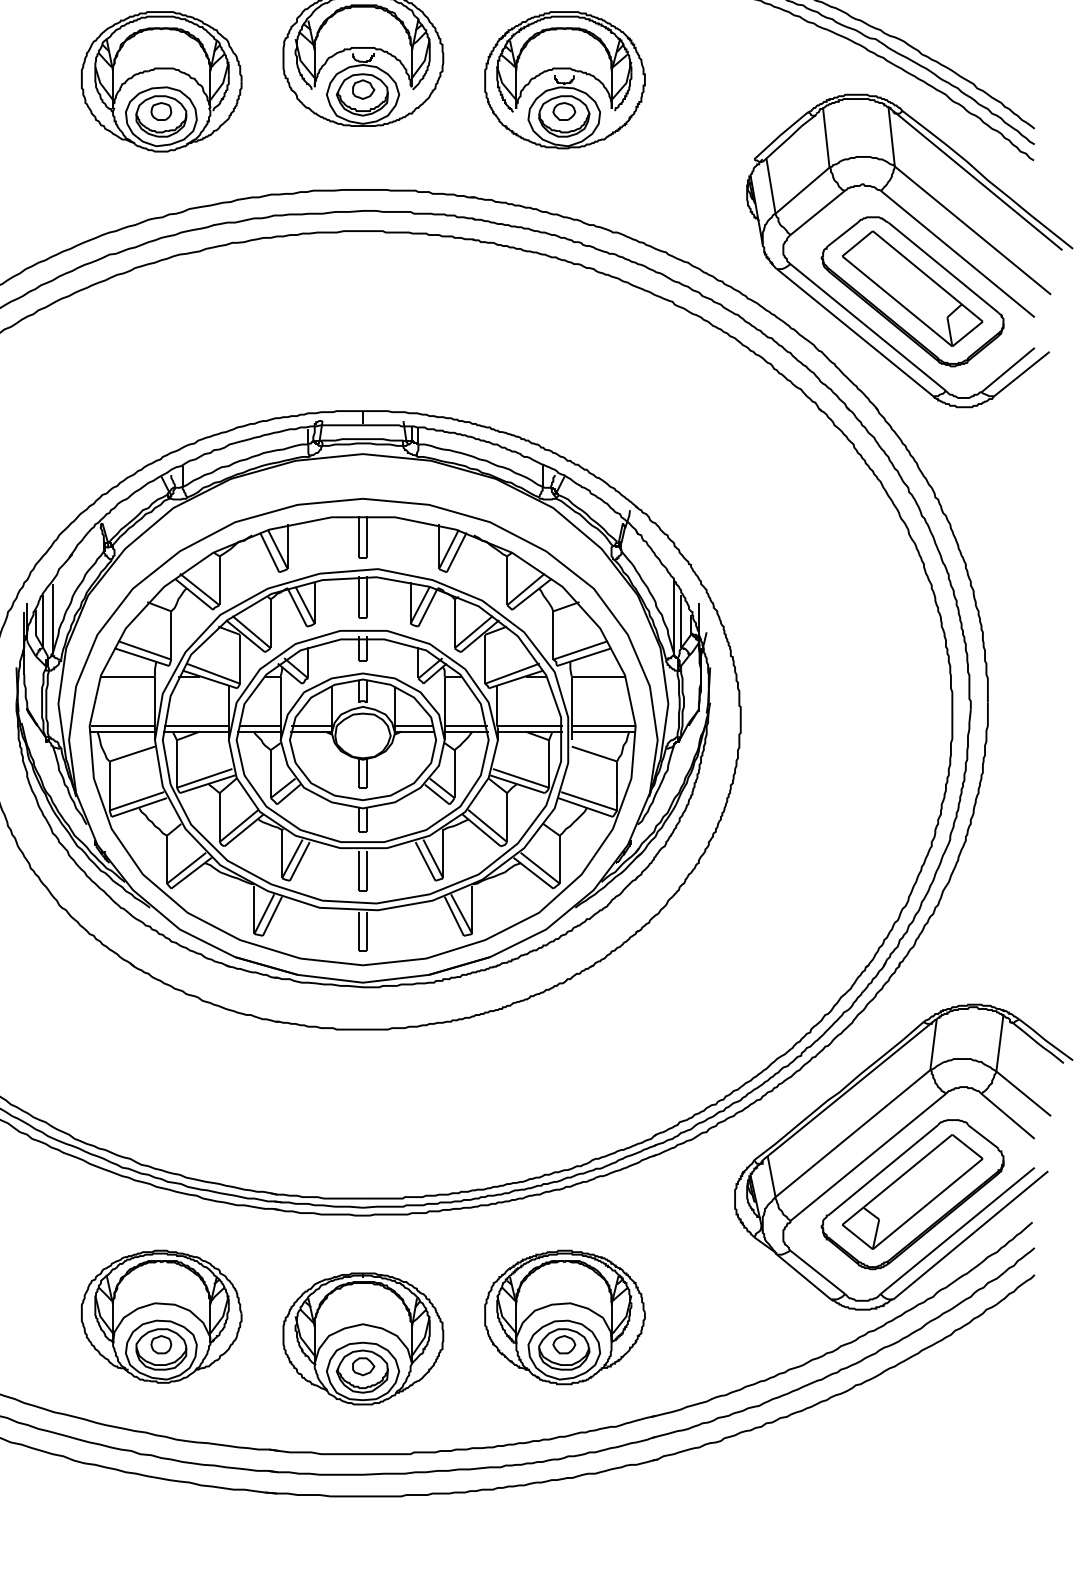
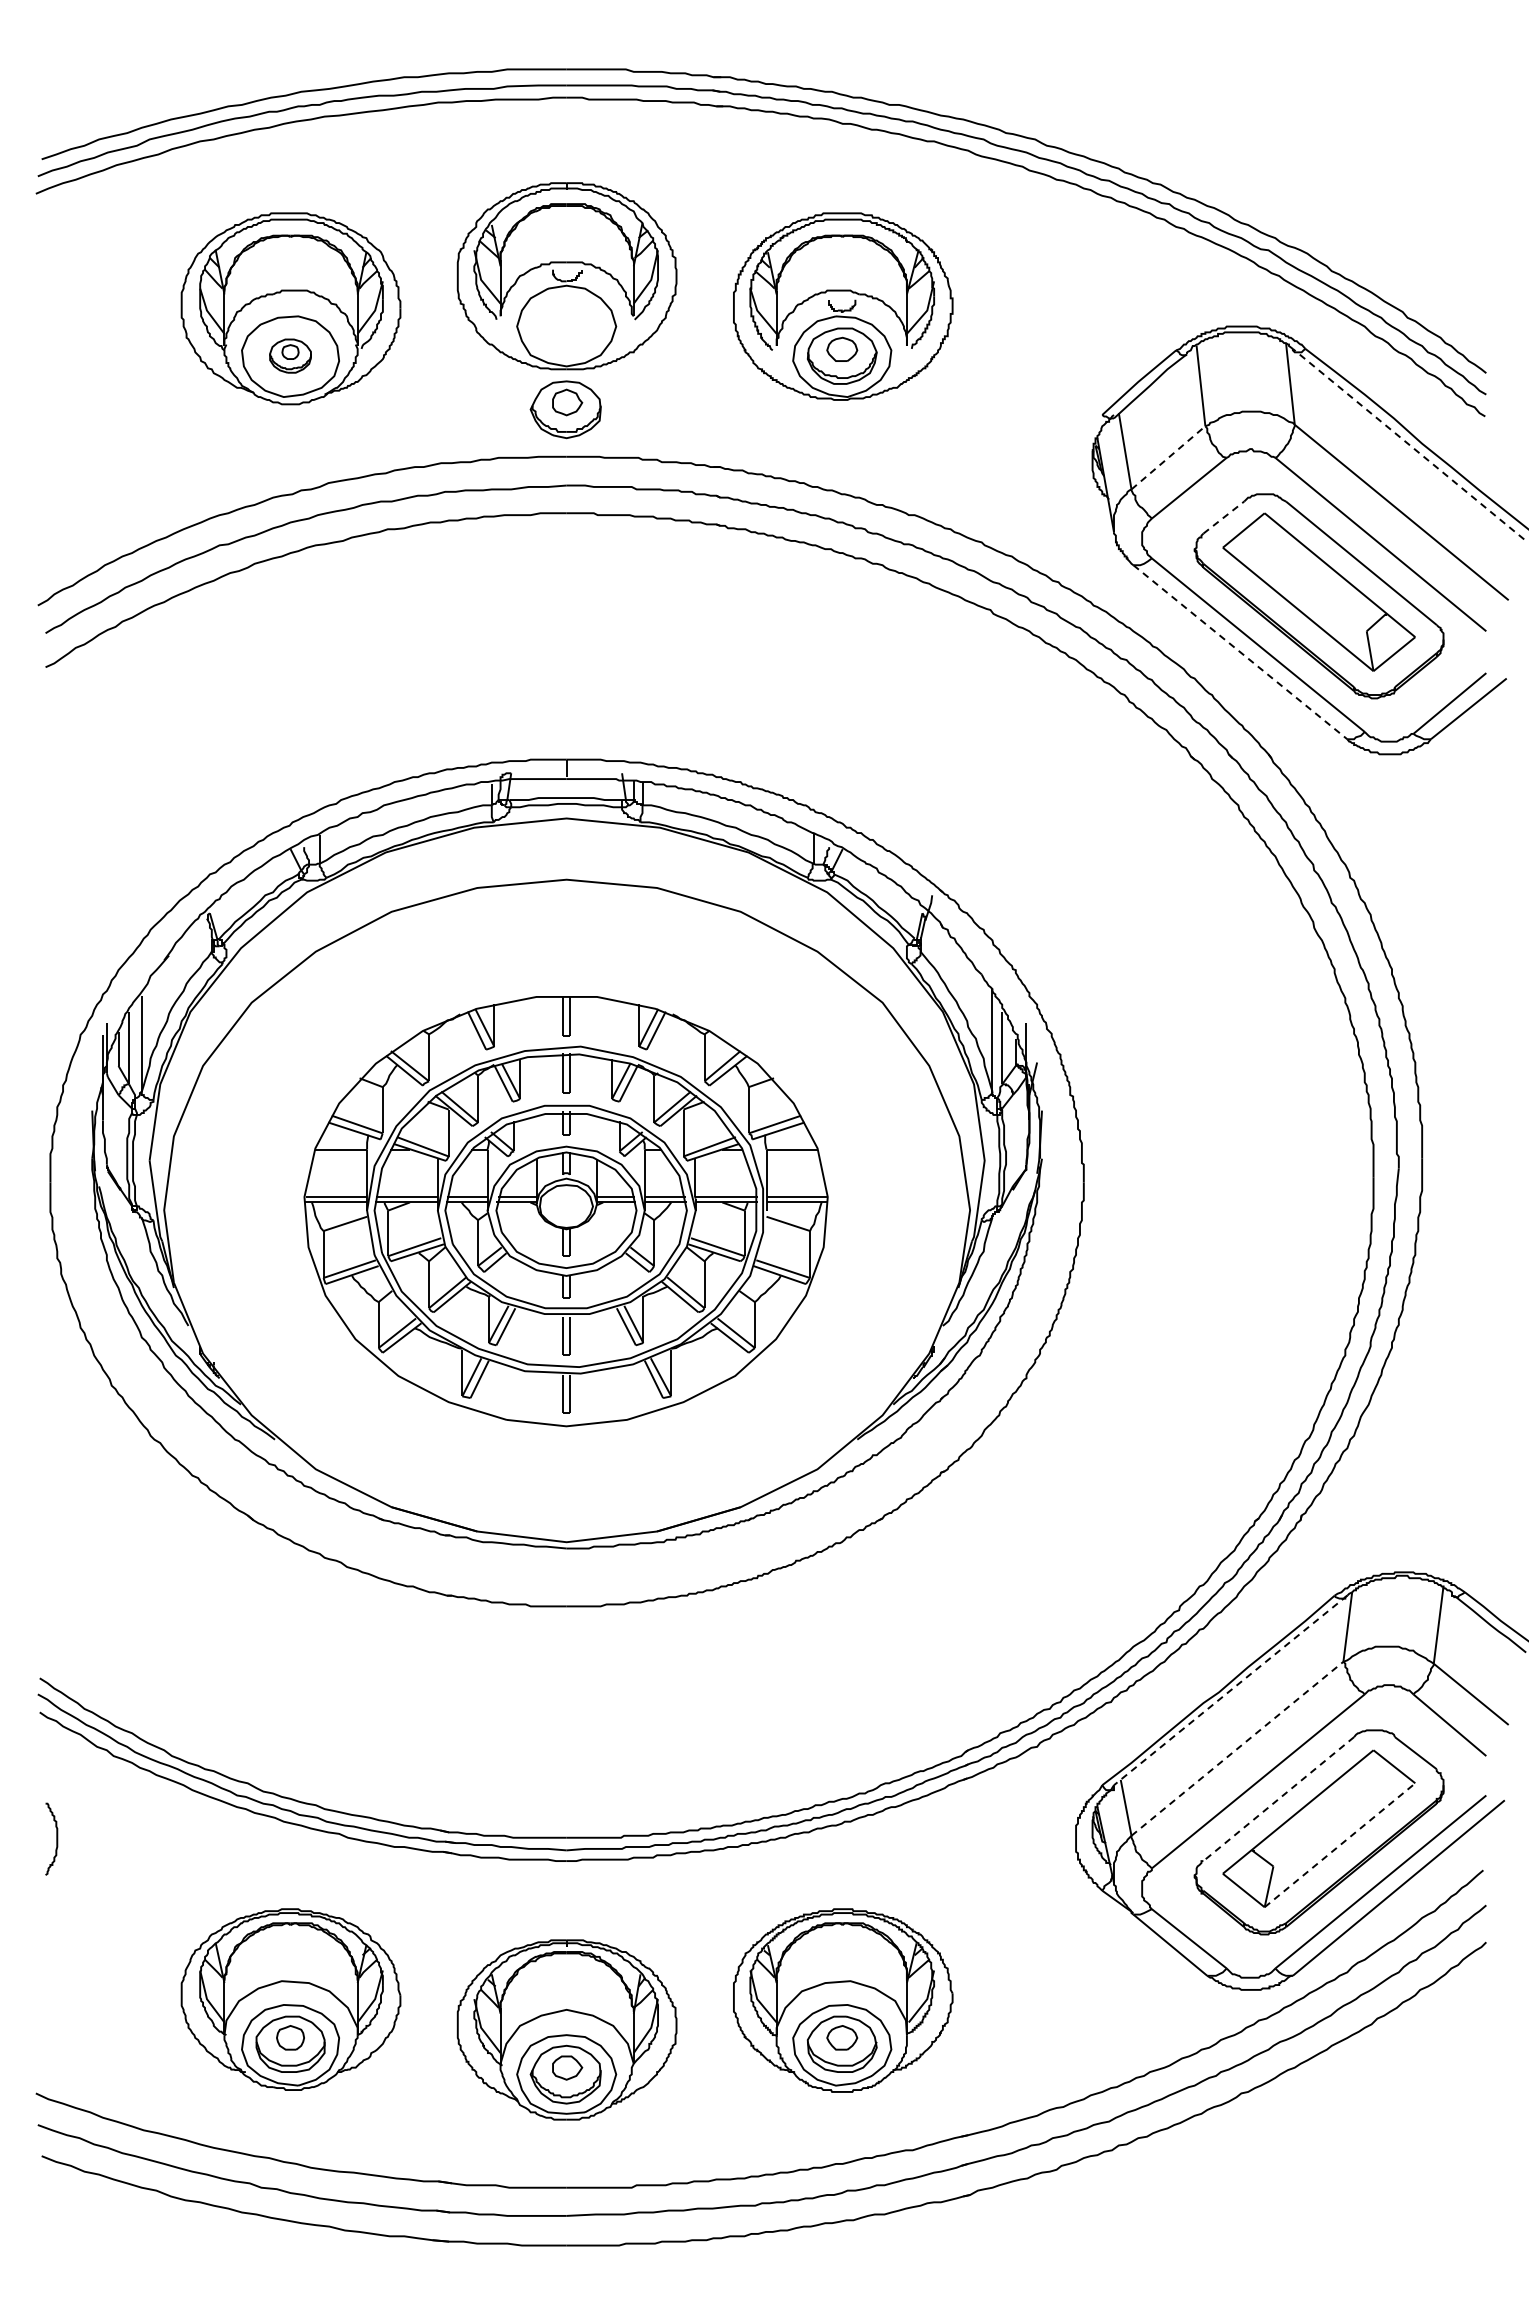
part: (362, 94) -> (565, 409), moved
part: (161, 115) -> (290, 355), size x0.6
line: (977, 180) -> (1408, 444), solid -> dashed
line: (802, 190) -> (1168, 457), solid -> dashed
line: (842, 234) -> (1223, 517), solid -> dashed
line: (855, 332) -> (1240, 652), solid -> dashed
part: (362, 741) -> (565, 1211), size x0.7
line: (847, 1091) -> (1230, 1690), solid -> dashed
line: (853, 1133) -> (1237, 1748), solid -> dashed
line: (882, 1170) -> (1278, 1799), solid -> dashed
line: (928, 1204) -> (1340, 1845), solid -> dashed

